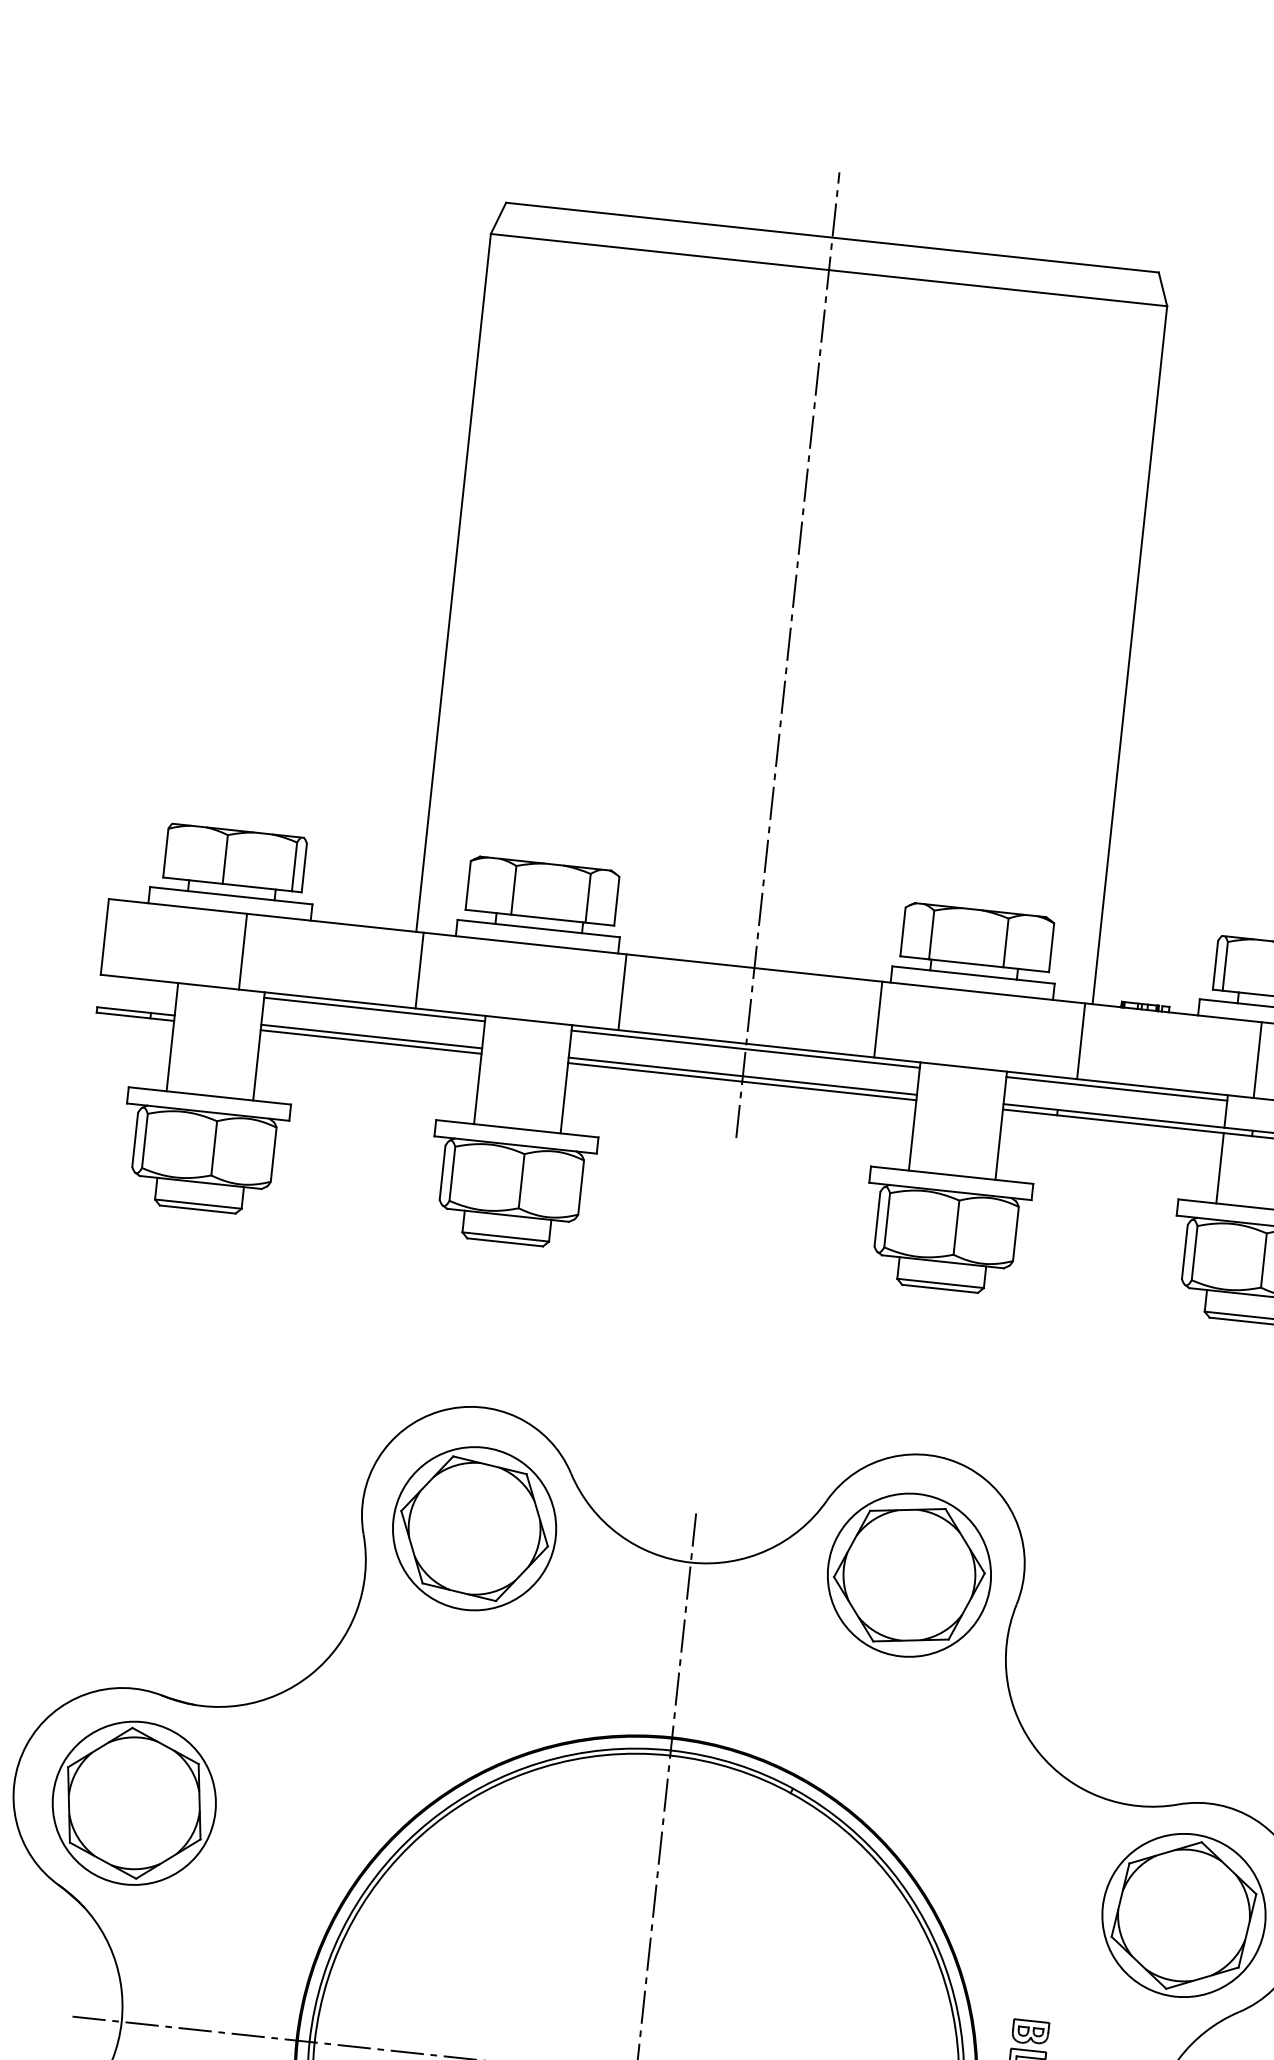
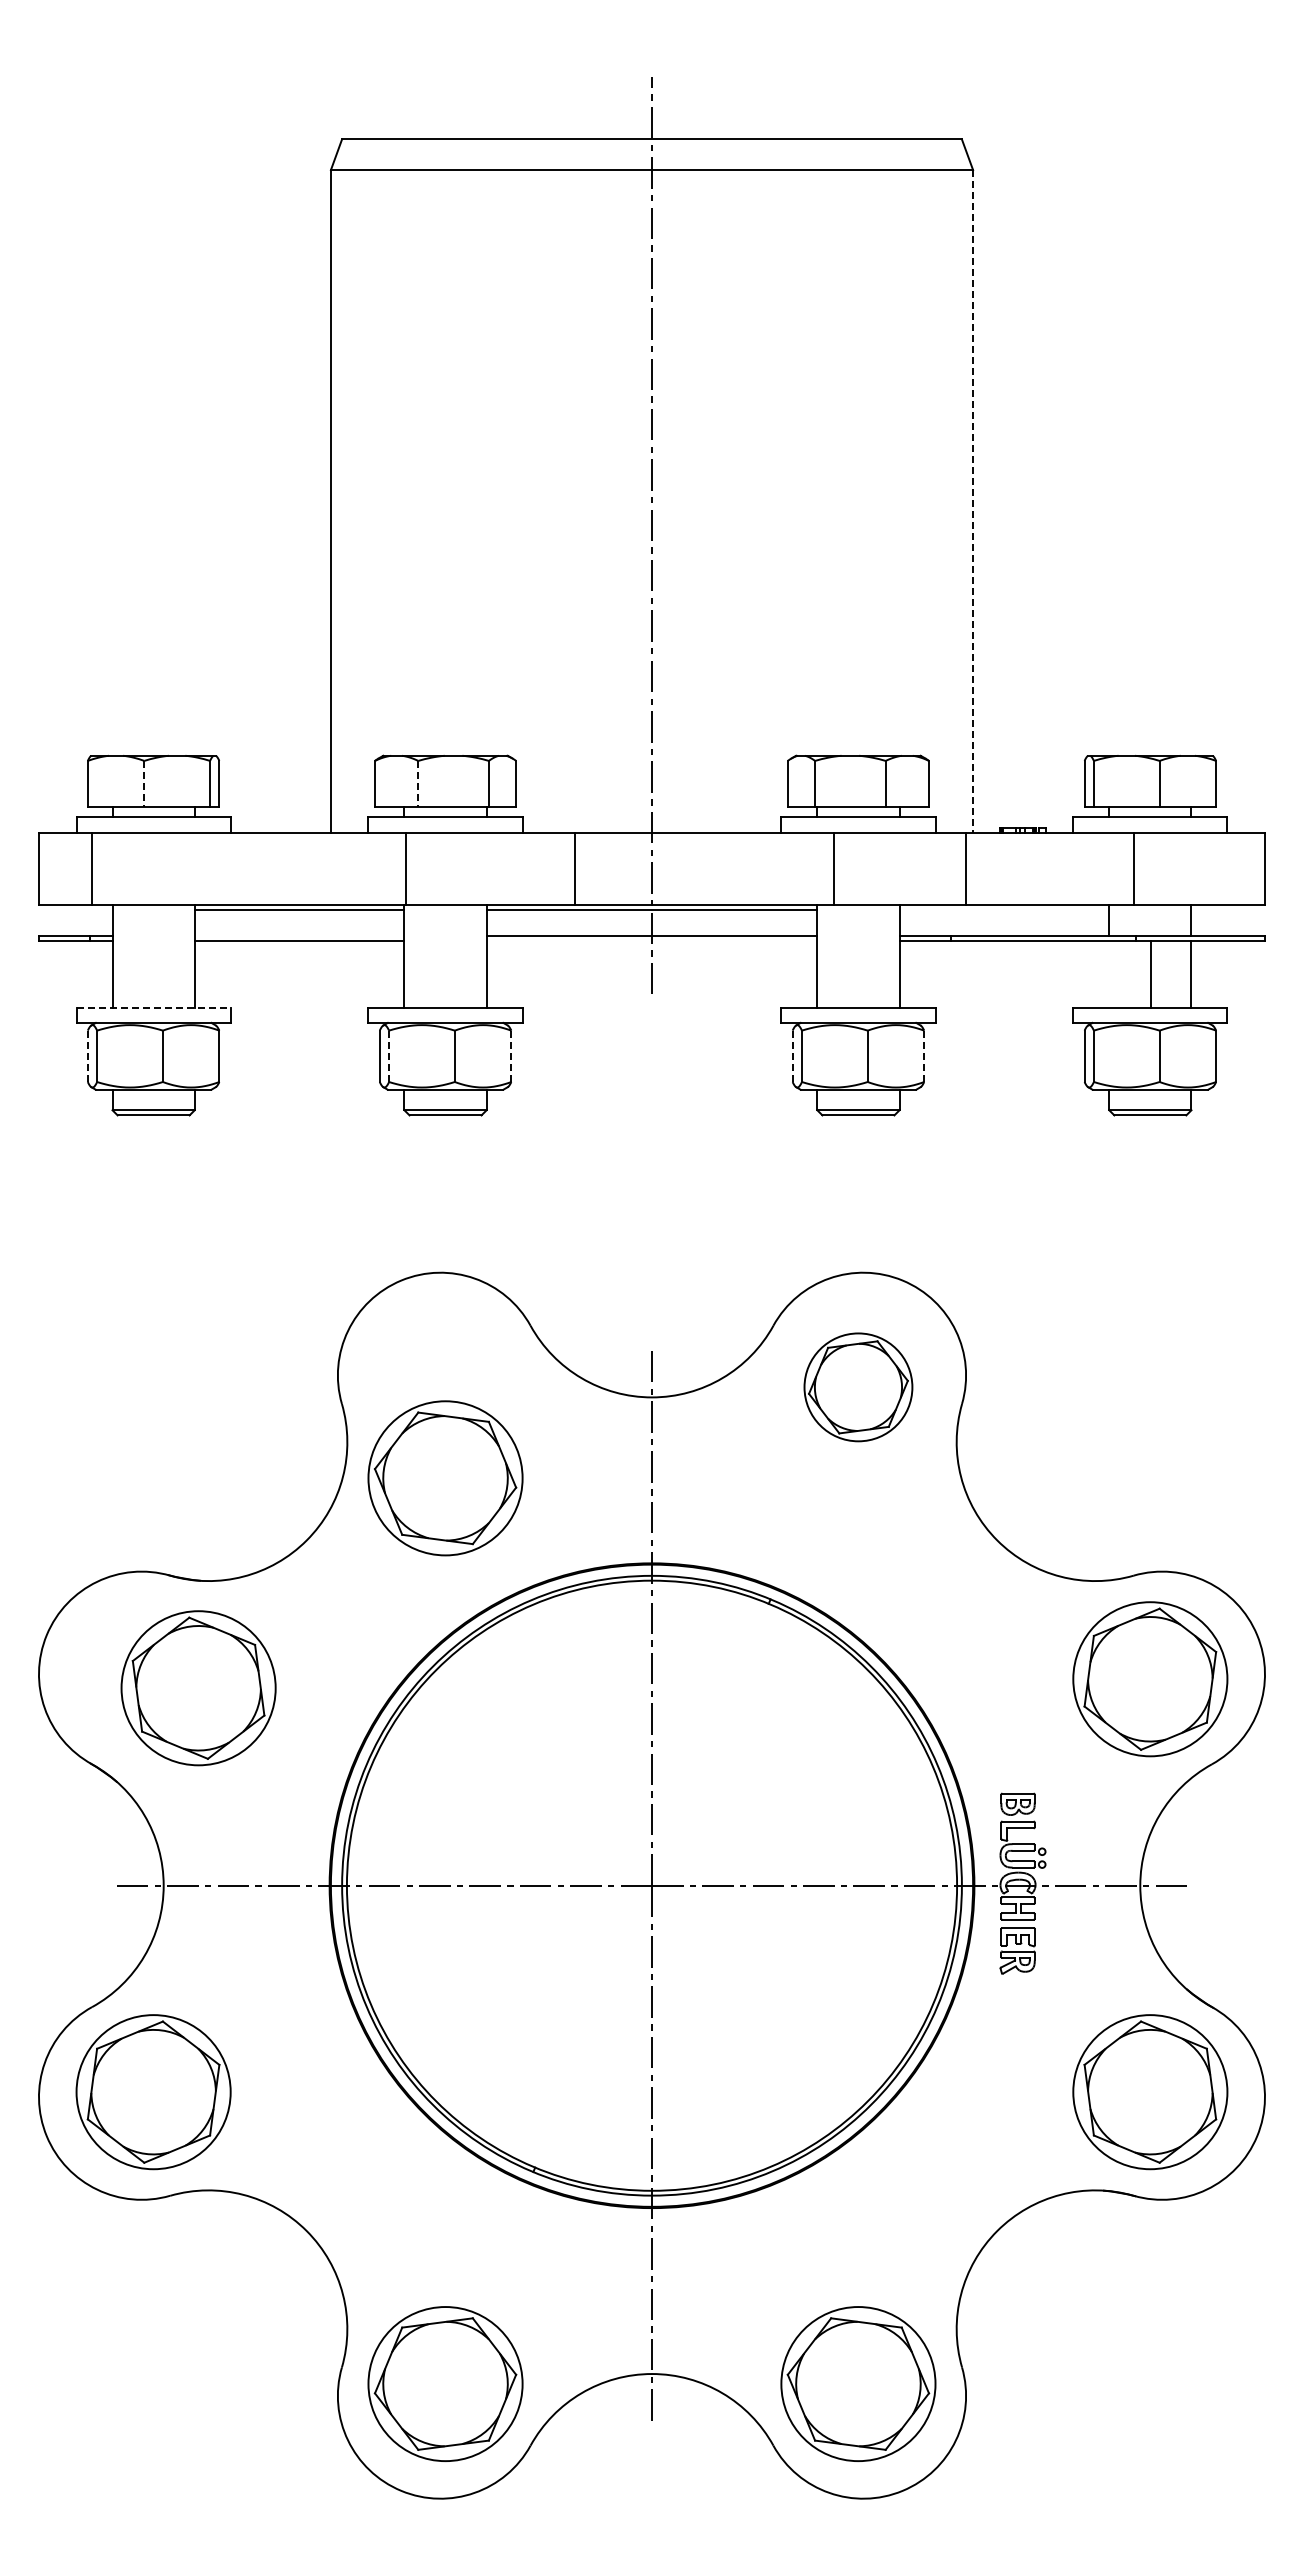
line: (1130, 655) -> (973, 501), solid -> dashed
line: (225, 860) -> (144, 784), solid -> dashed
line: (513, 890) -> (418, 784), solid -> dashed
line: (243, 951) -> (92, 868), moved
line: (419, 970) -> (405, 868), moved
line: (622, 991) -> (574, 868), moved
line: (878, 1019) -> (834, 868), moved
line: (371, 1036) -> (299, 935), removed
line: (741, 1081) -> (651, 940), removed
line: (1117, 1088) -> (1004, 909), removed
line: (210, 1095) -> (154, 1007), solid -> dashed
line: (134, 1140) -> (87, 1056), solid -> dashed
line: (1220, 1167) -> (1151, 973), moved
line: (452, 1174) -> (389, 1056), solid -> dashed
line: (581, 1187) -> (511, 1056), solid -> dashed
line: (877, 1219) -> (792, 1056), solid -> dashed
line: (1016, 1234) -> (924, 1056), solid -> dashed
part: (474, 1528) -> (445, 1478), moved
part: (909, 1575) -> (858, 1387), size x0.7
part: (134, 1803) -> (198, 1688), moved

